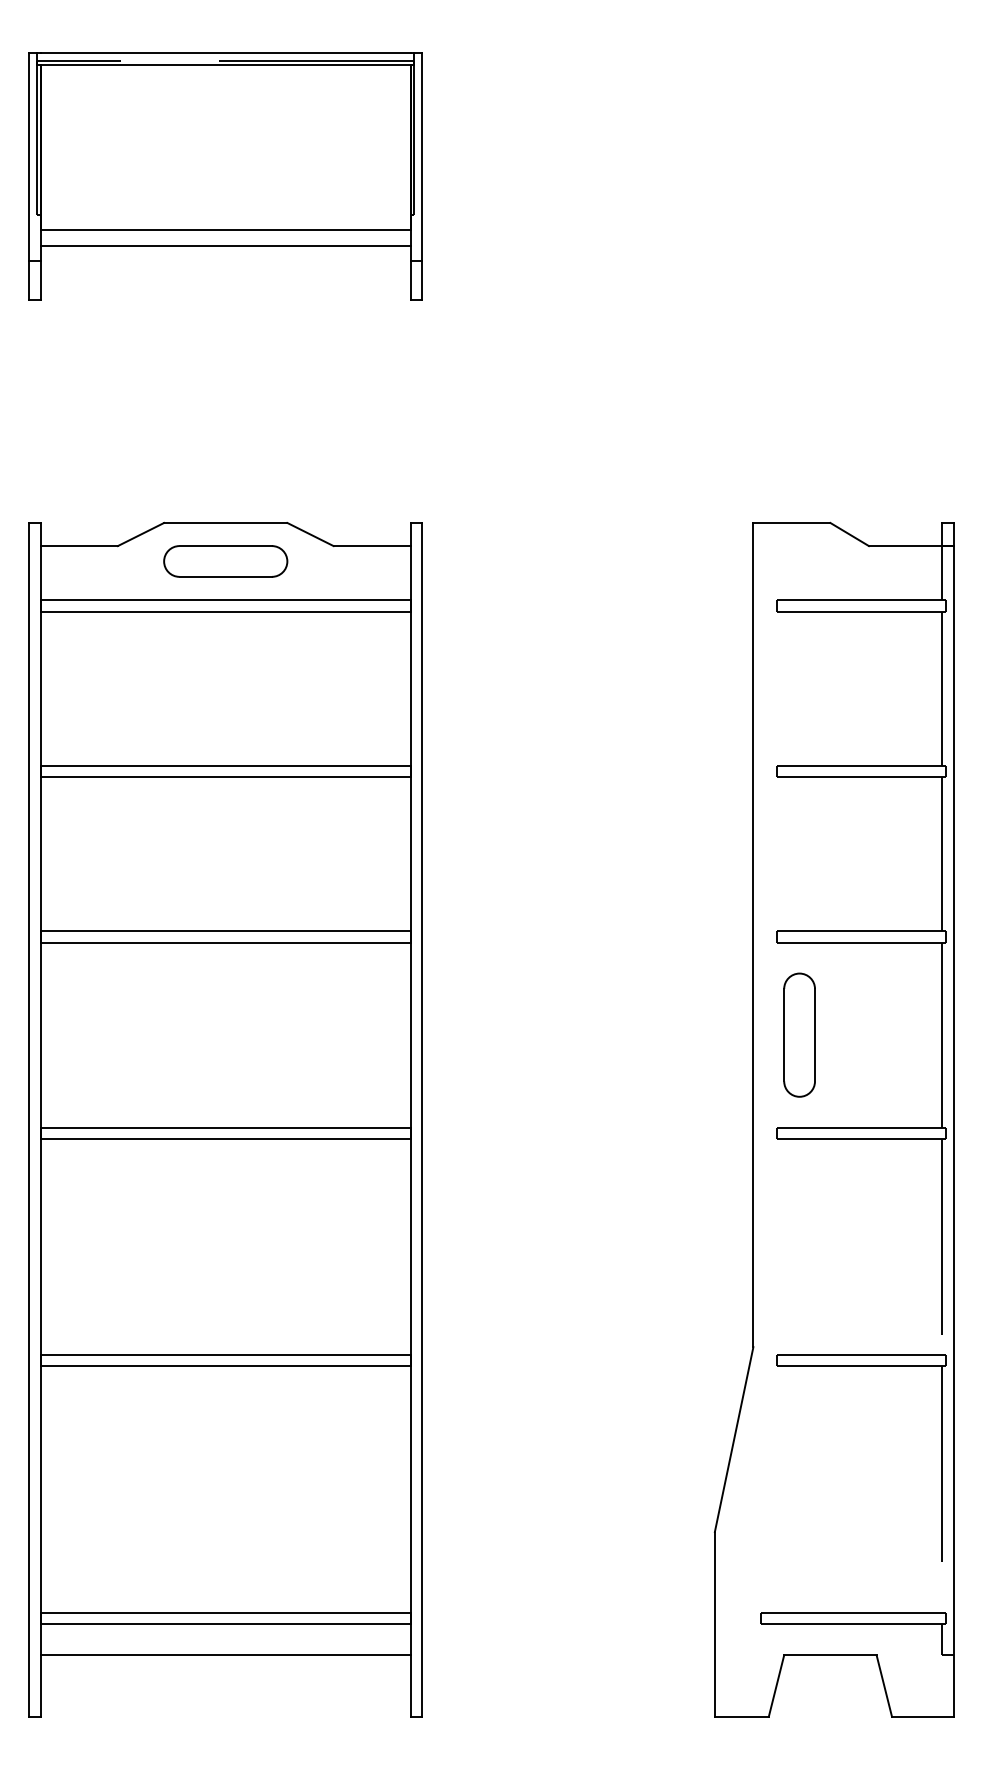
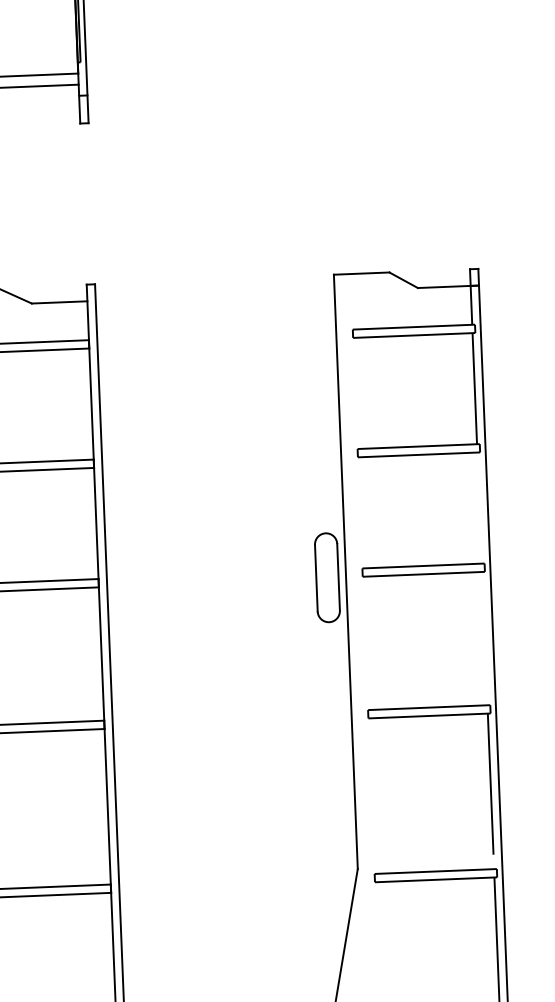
line: (942, 854) -> (479, 508), removed
part: (799, 1034) -> (327, 577), moved
line: (942, 1034) -> (485, 638), removed

